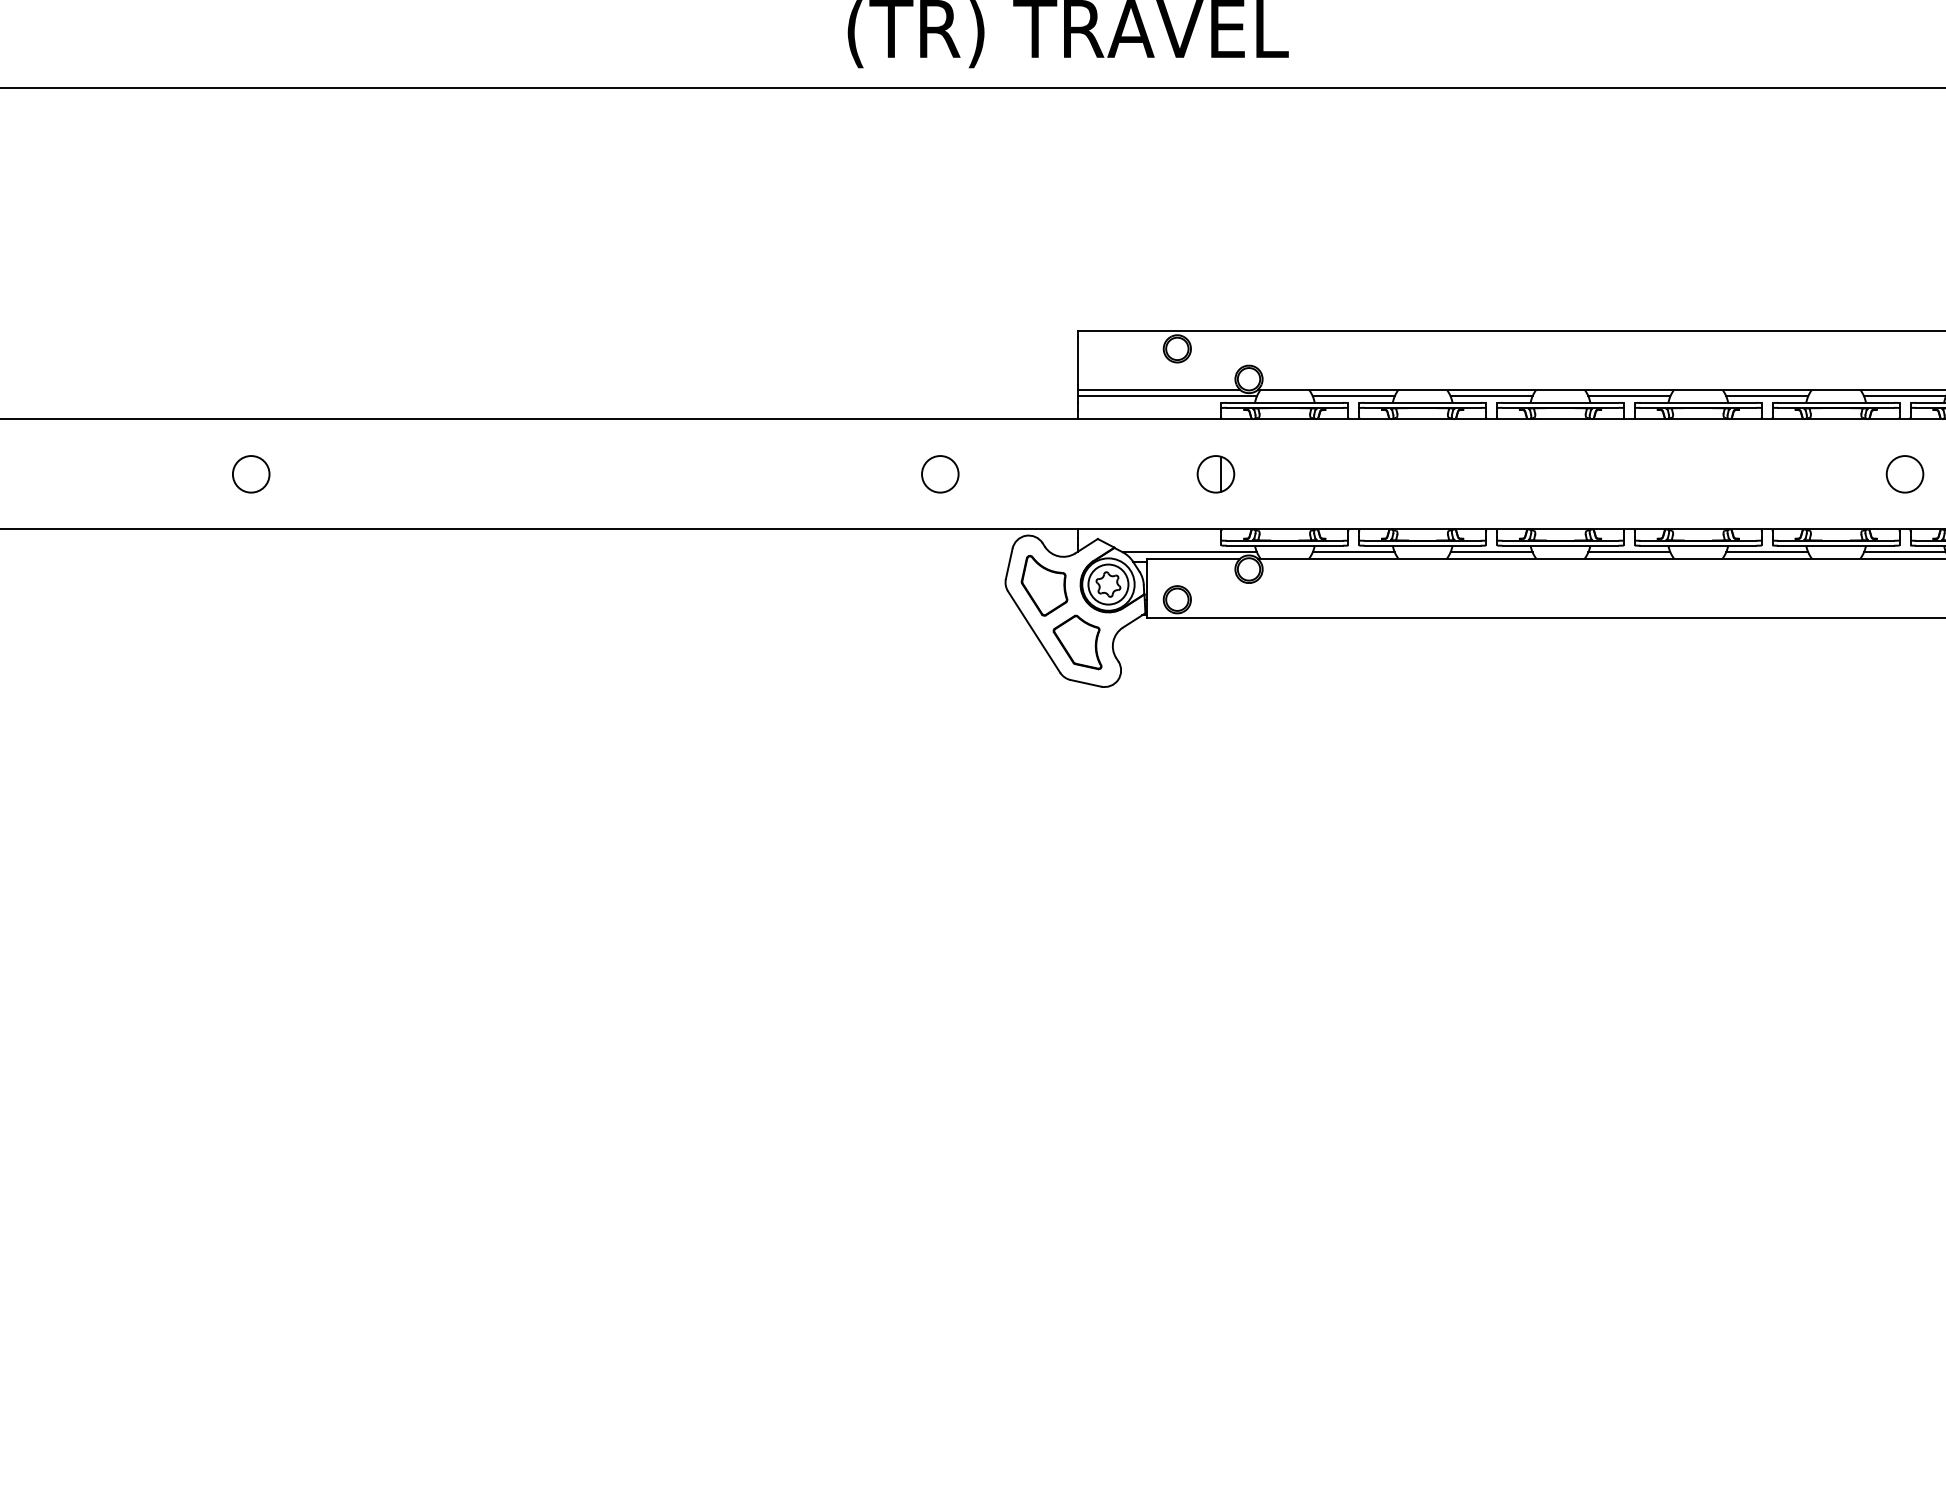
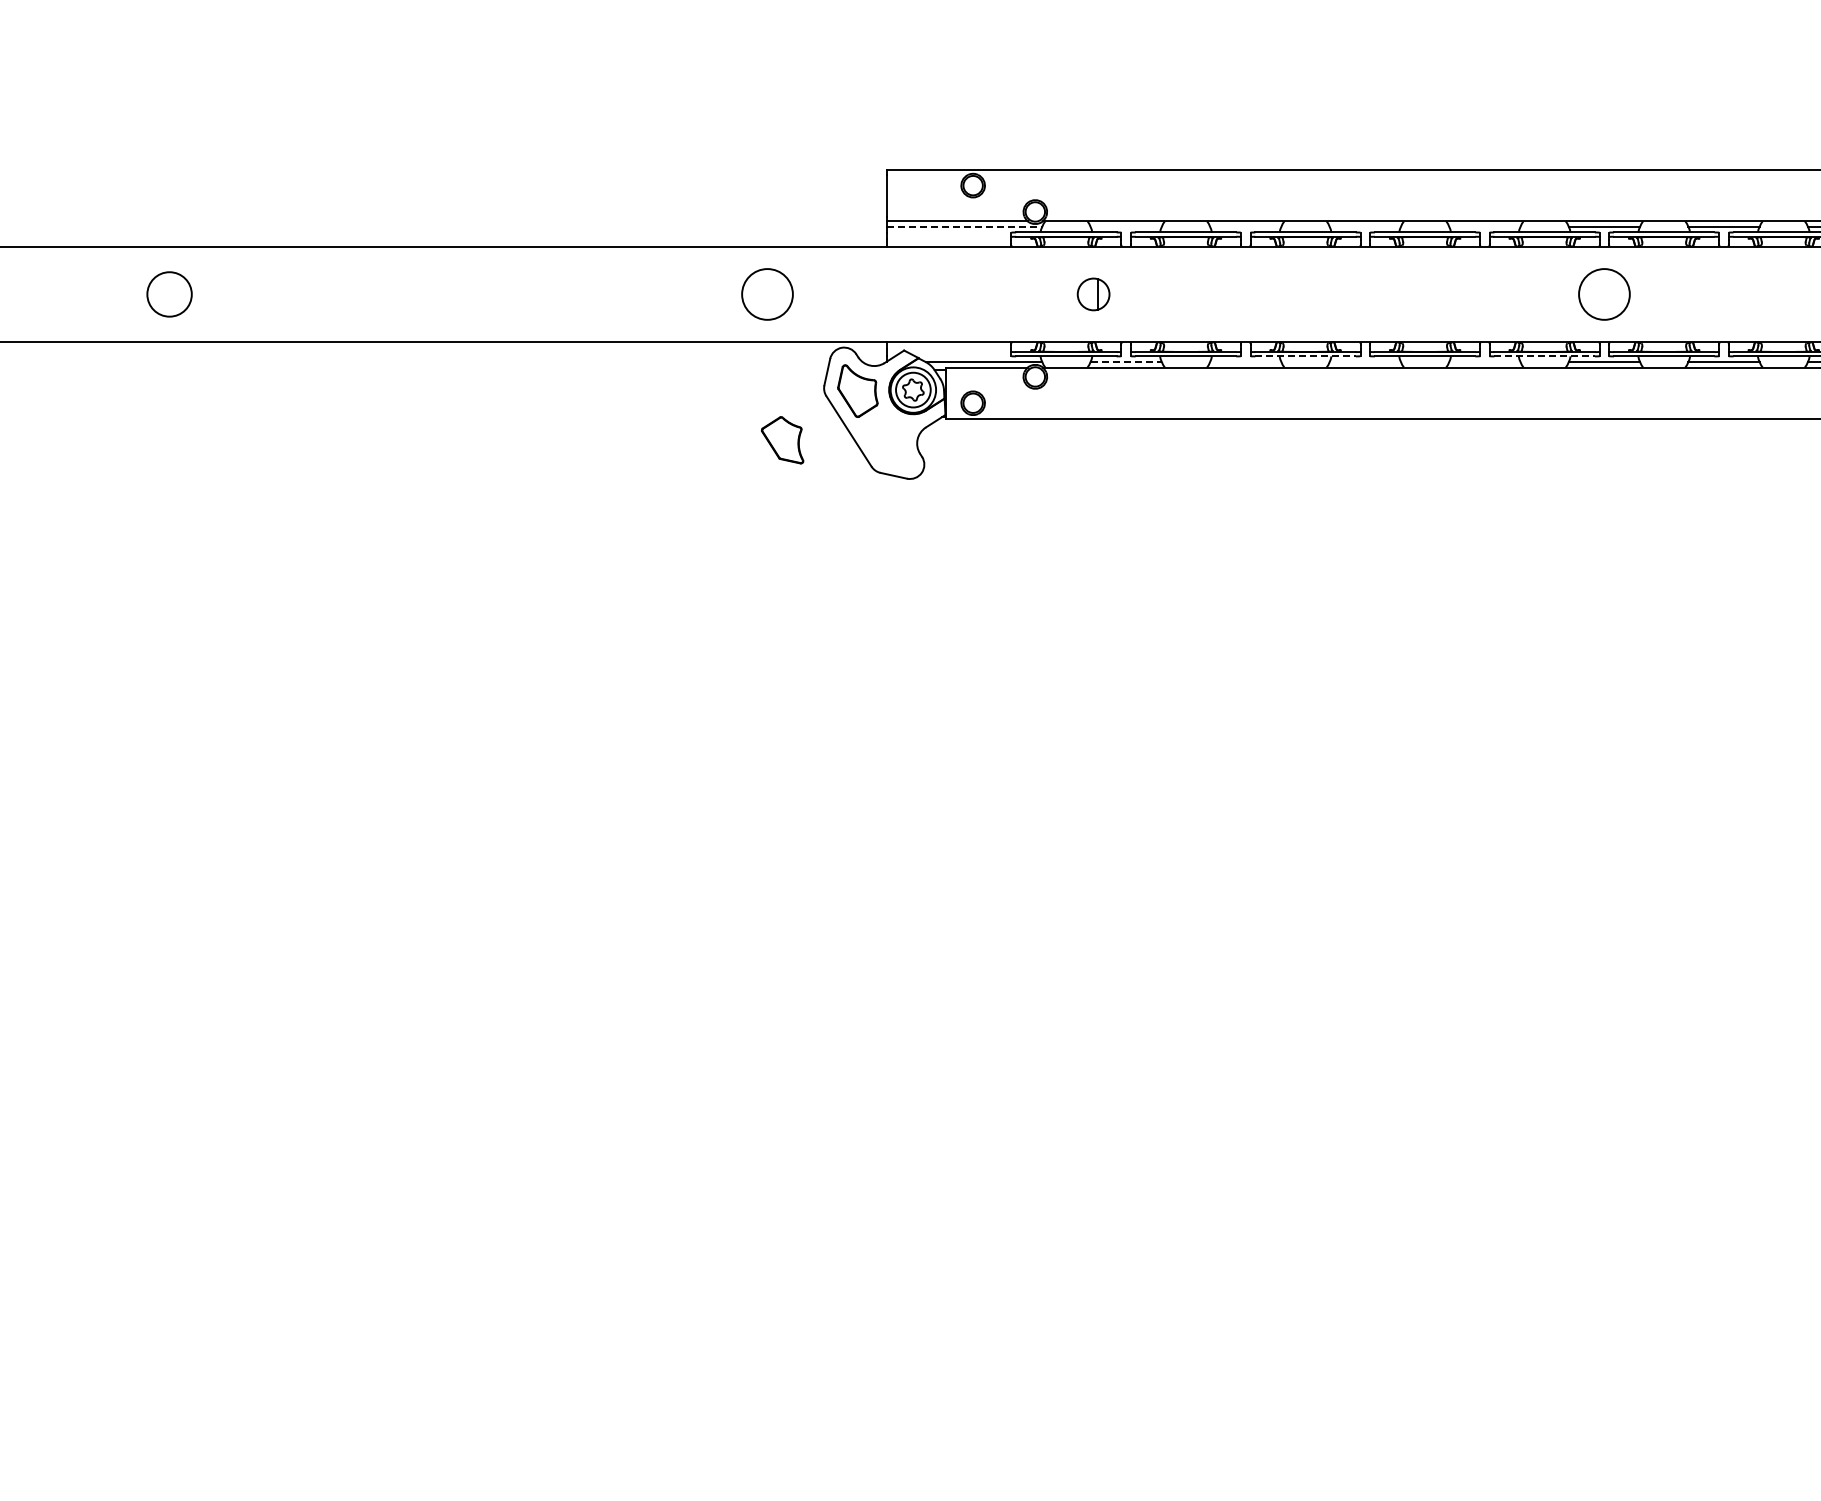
line: (1167, 395) -> (964, 226), solid -> dashed
line: (1352, 395) -> (1125, 226), removed
line: (1491, 395) -> (1245, 226), removed
line: (1628, 395) -> (1364, 226), removed
line: (1766, 395) -> (1484, 226), removed
circle: (250, 474) -> (169, 294), size x1.4
circle: (940, 474) -> (767, 294), size x1.6
part: (1215, 474) -> (1093, 294), moved
circle: (1905, 474) -> (1604, 294), size x1.6
line: (1561, 545) -> (1306, 356), solid -> dashed
line: (1837, 545) -> (1545, 356), solid -> dashed
line: (1354, 551) -> (1126, 361), solid -> dashed
line: (1491, 551) -> (1245, 361), removed
line: (1628, 551) -> (1364, 361), removed
line: (1766, 551) -> (1484, 361), removed
part: (1077, 642) -> (782, 440), moved

